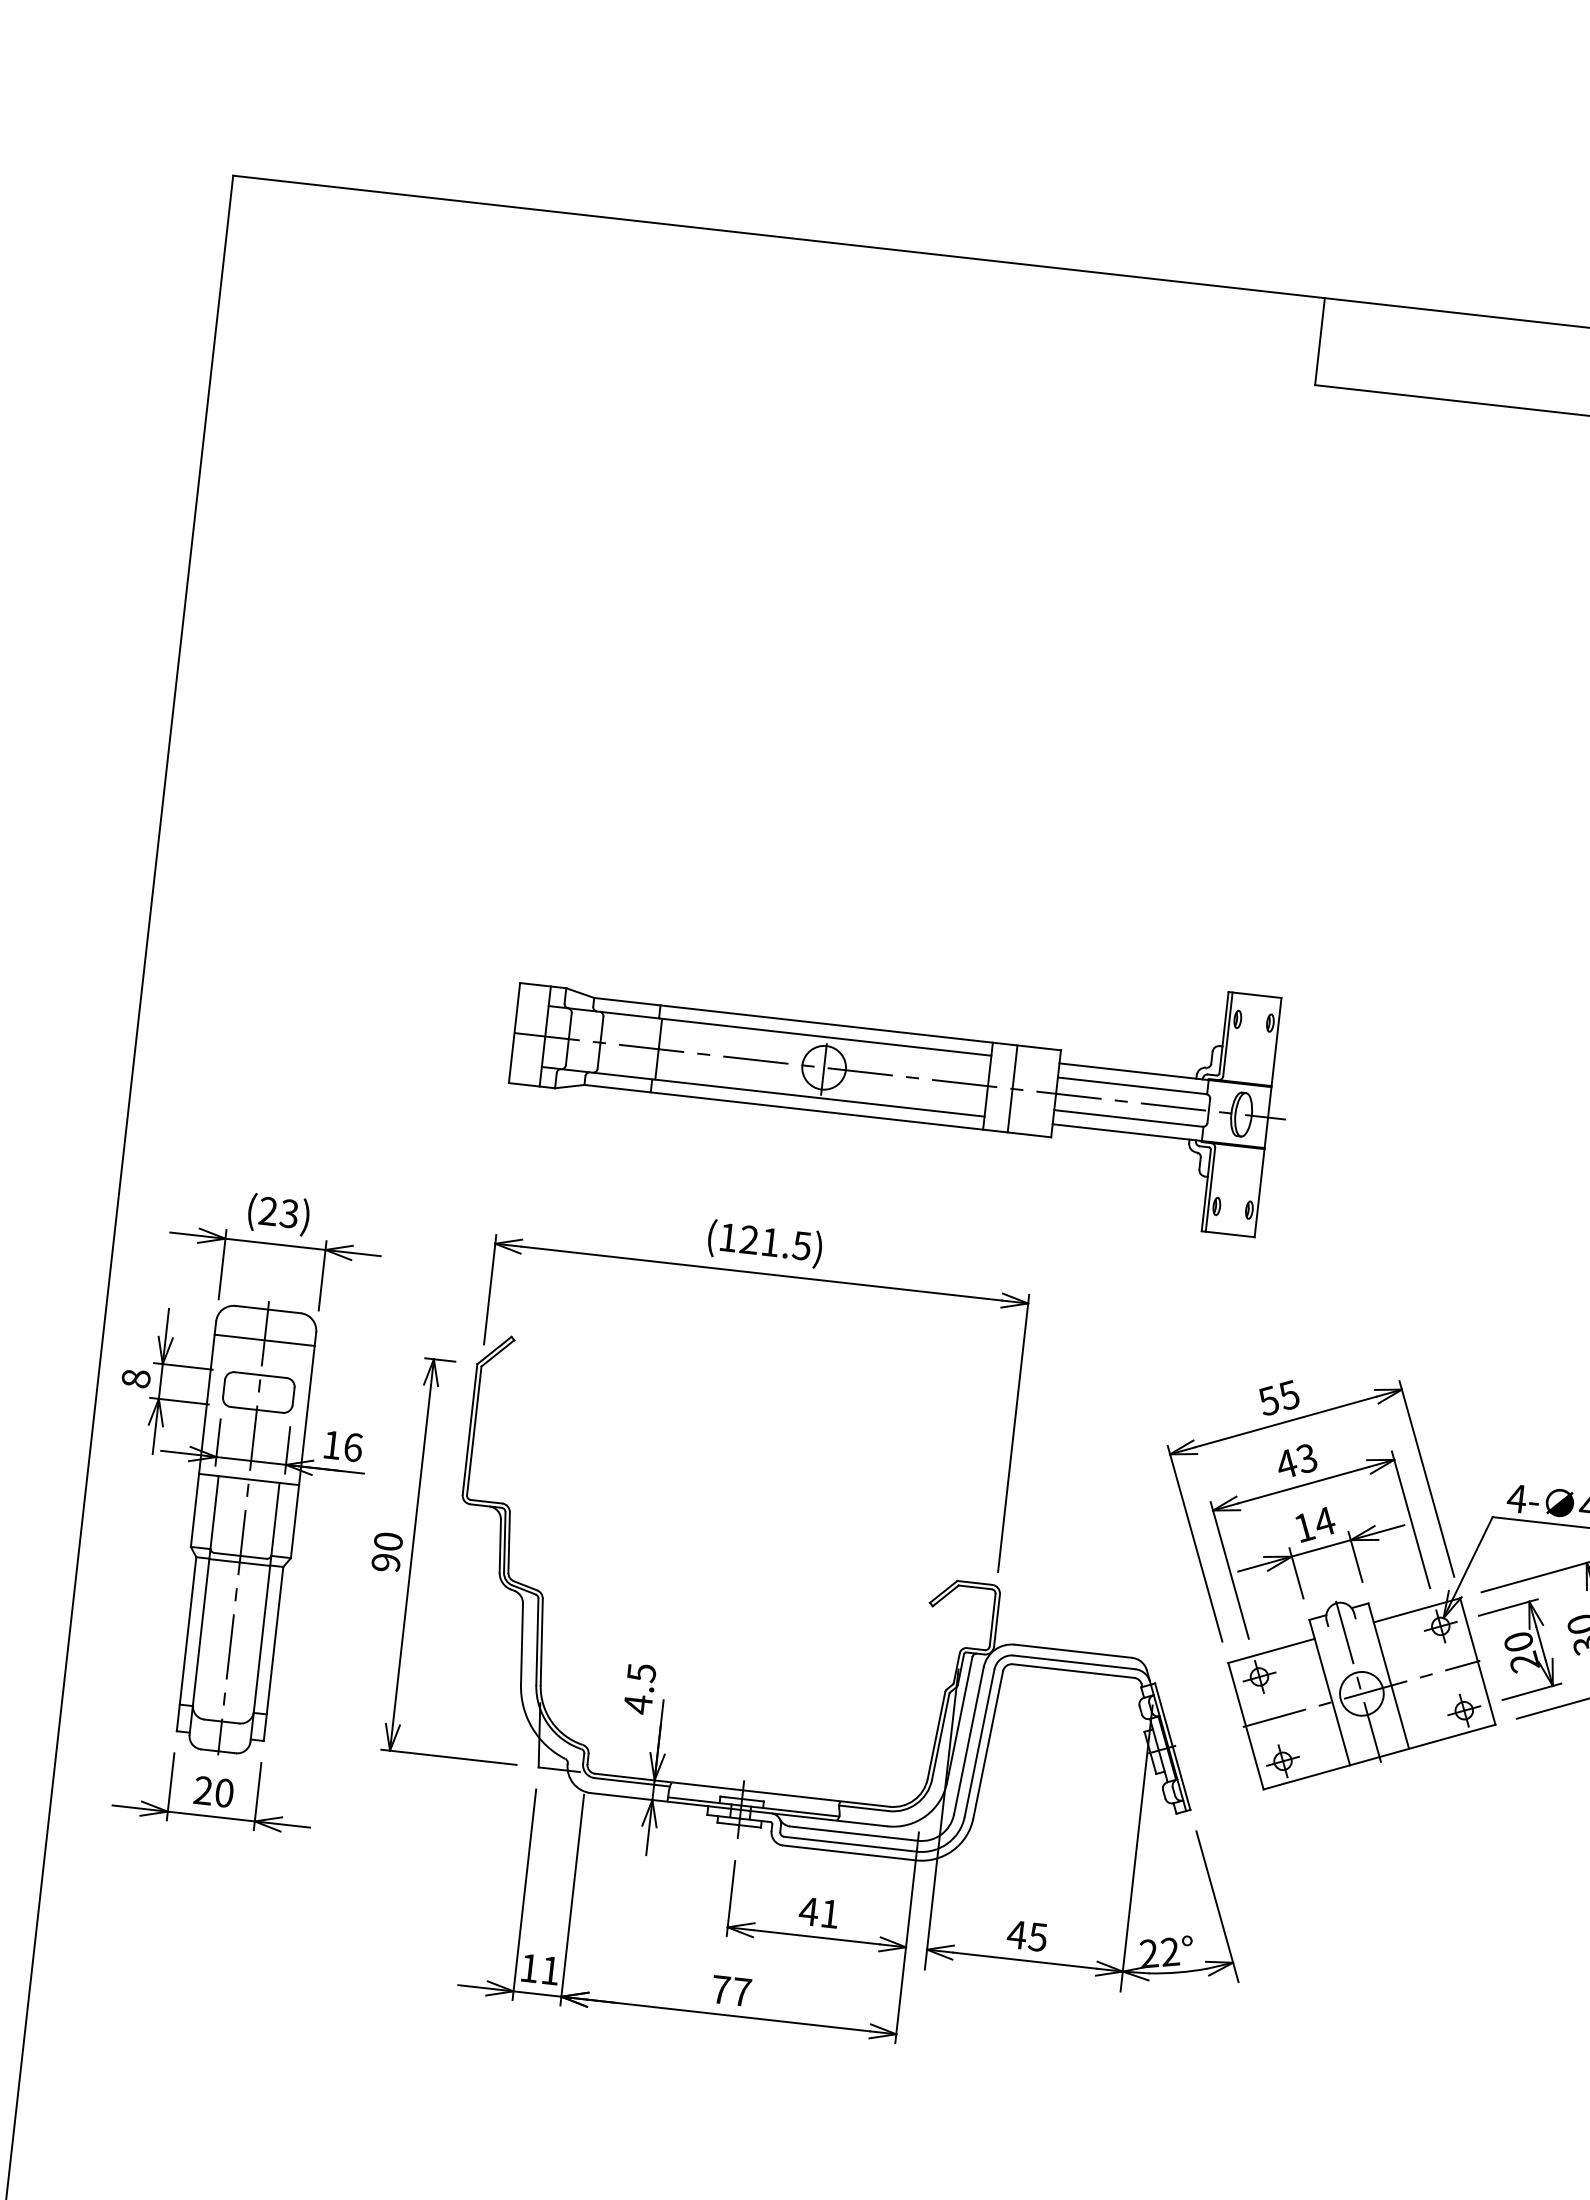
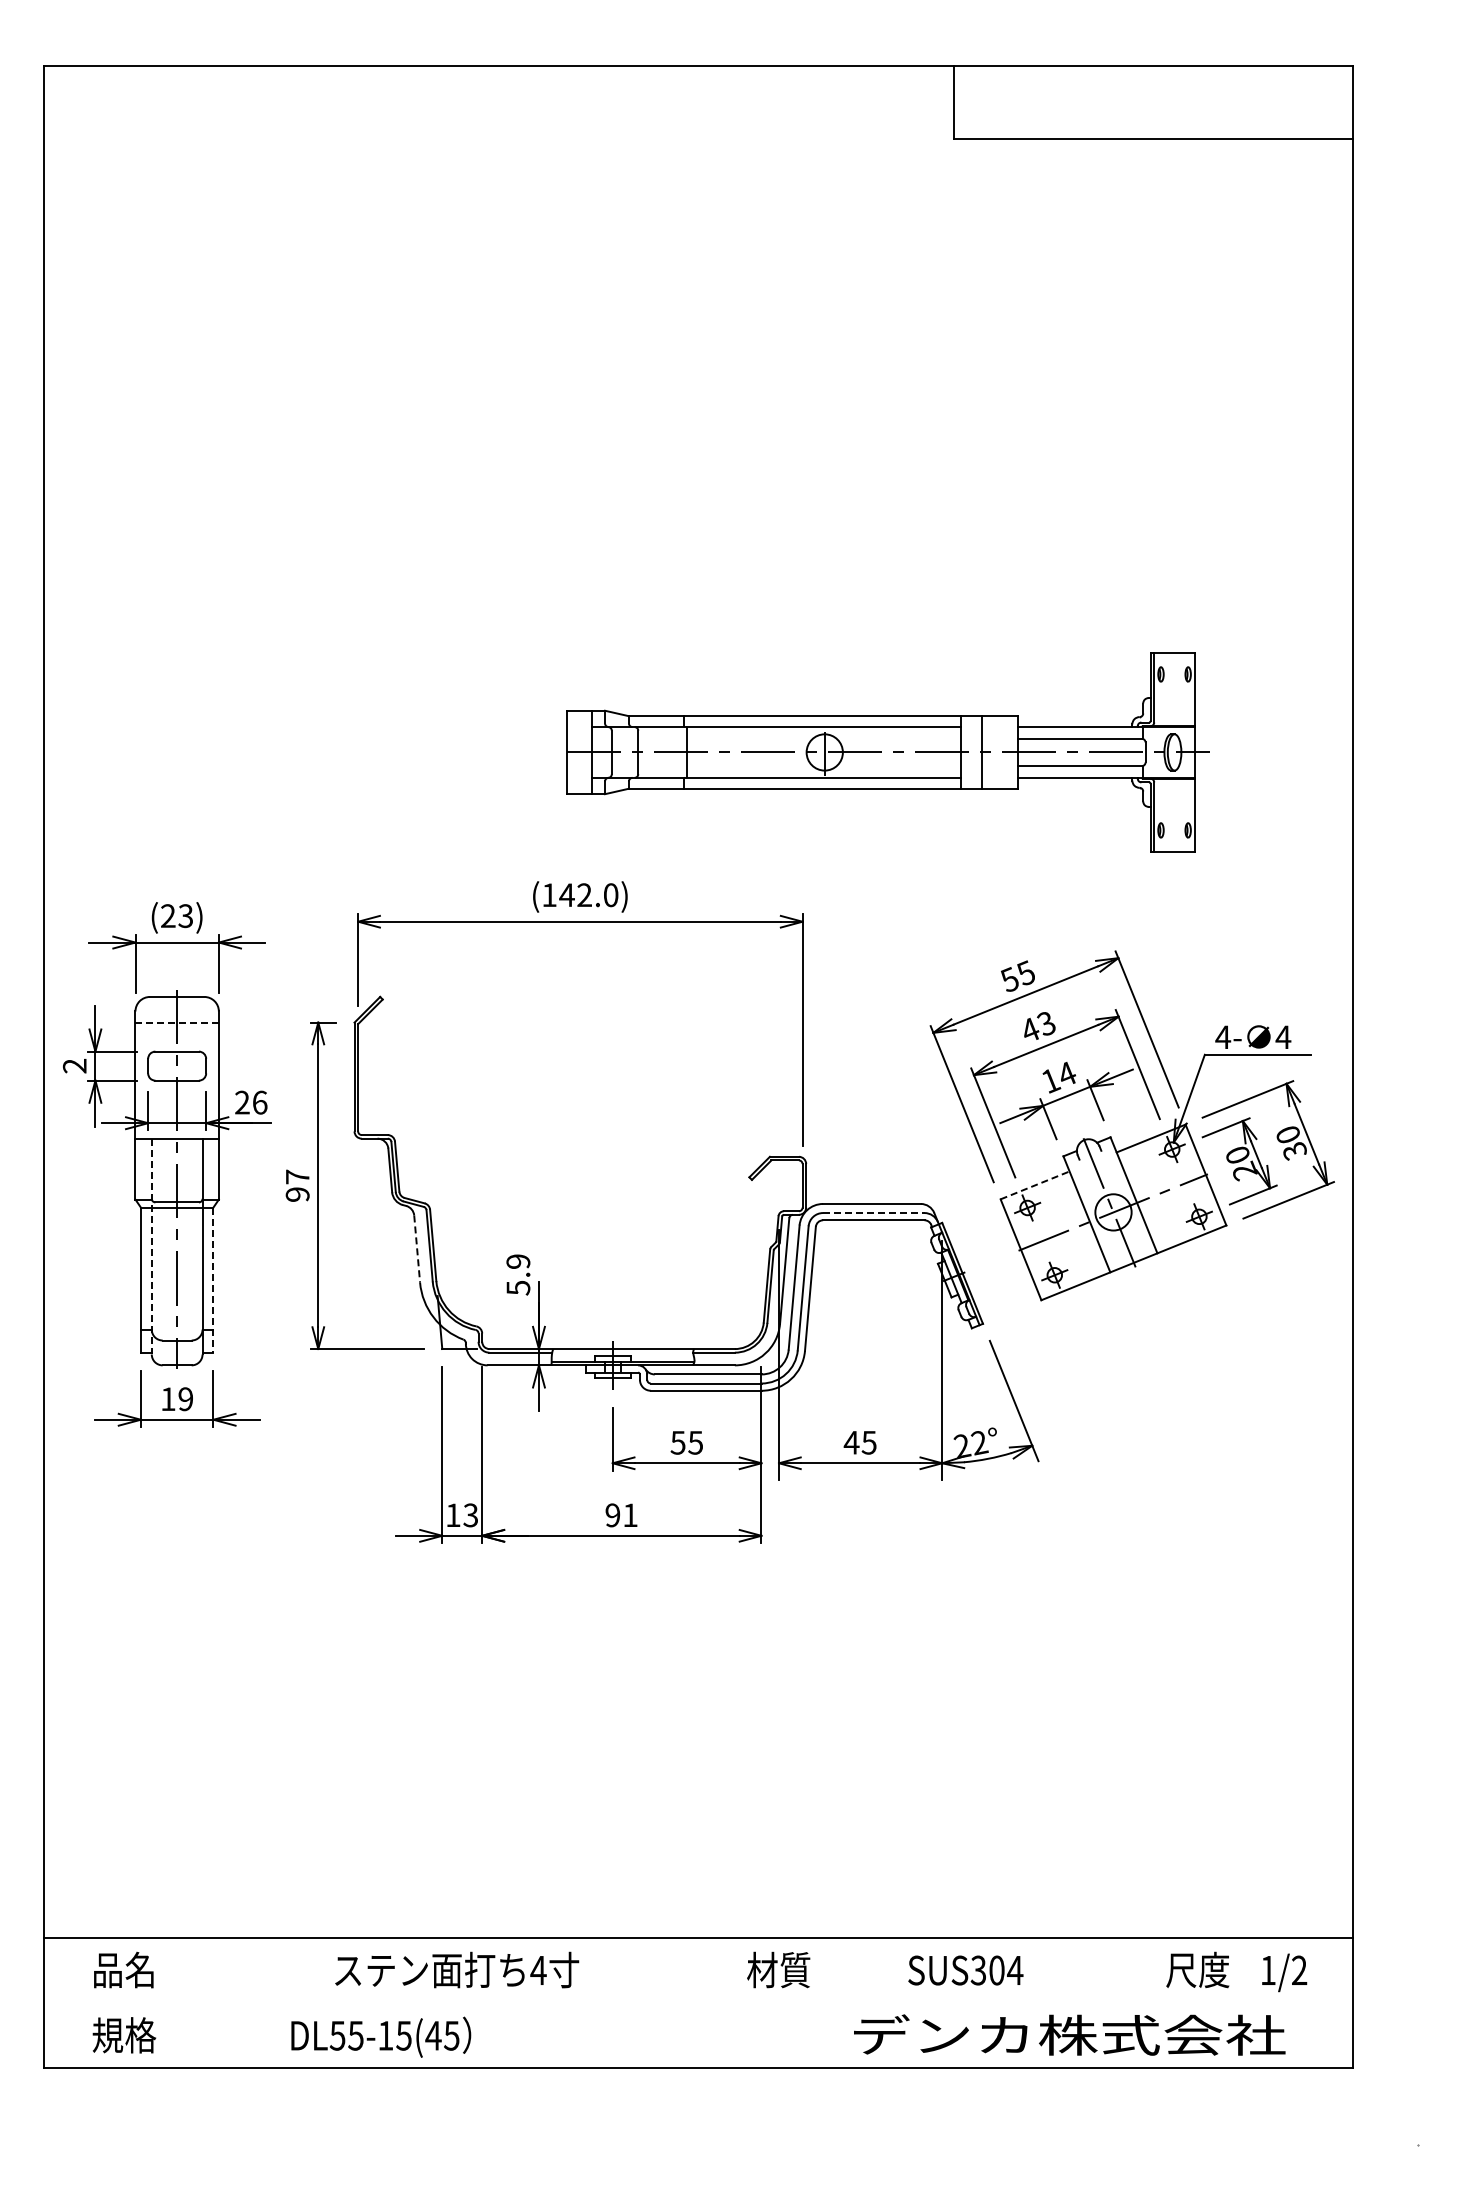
part: (899, 1076) -> (887, 752), moved
text: (775, 1243) -> (588, 895), (121.5) -> (142.0)
line: (265, 1340) -> (177, 1022), solid -> dashed
text: (135, 1377) -> (74, 1065), 8 -> 2
text: (332, 1444) -> (242, 1102), 16 -> 26
text: (388, 1541) -> (297, 1176), 90 -> 97
line: (203, 1605) -> (151, 1246), solid -> dashed
line: (522, 1644) -> (417, 1249), solid -> dashed
line: (1271, 1651) -> (1035, 1185), solid -> dashed
line: (273, 1654) -> (213, 1280), solid -> dashed
line: (1073, 1662) -> (873, 1213), solid -> dashed
text: (639, 1689) -> (518, 1275), 4.5 -> 5.9
text: (214, 1792) -> (177, 1399), 20 -> 19
text: (818, 1912) -> (686, 1442), 41 -> 55
text: (550, 1970) -> (470, 1515), 11 -> 13
text: (731, 1991) -> (621, 1515), 77 -> 91

